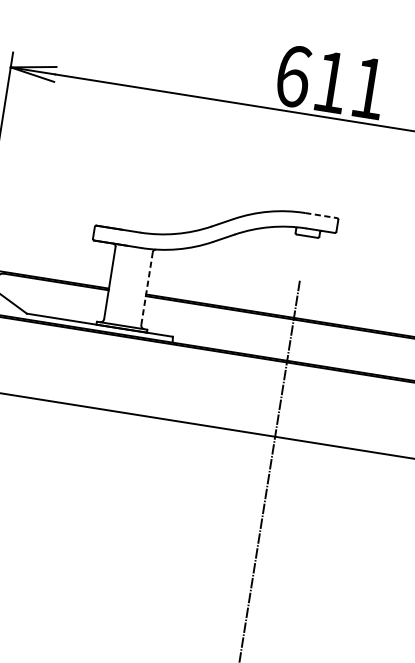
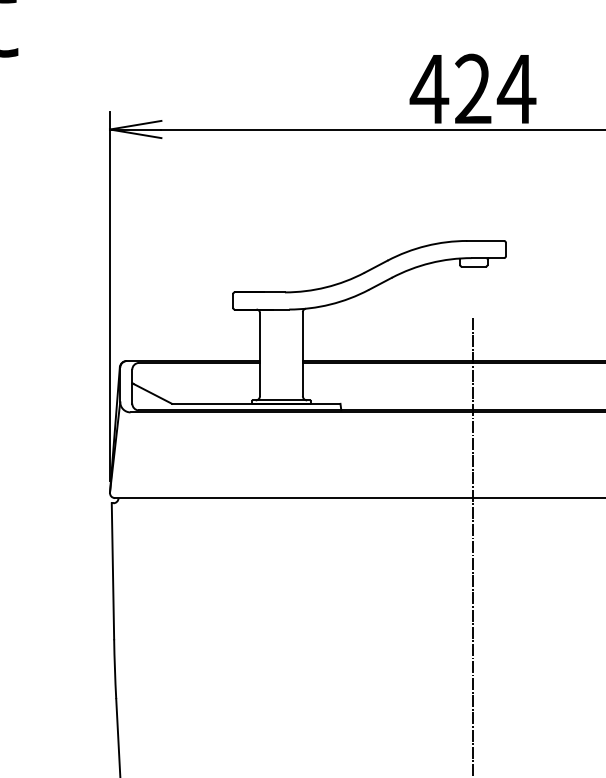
text: (330, 81) -> (472, 88), 611 -> 424
line: (321, 215) -> (486, 240), dashed -> solid
line: (146, 288) -> (302, 354), dashed -> solid

